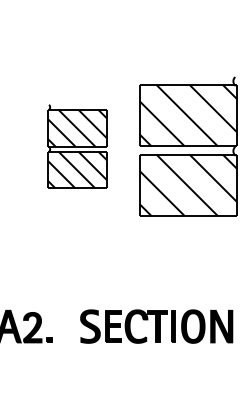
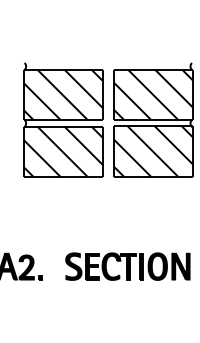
part: (77, 146) -> (63, 119), size x1.67

